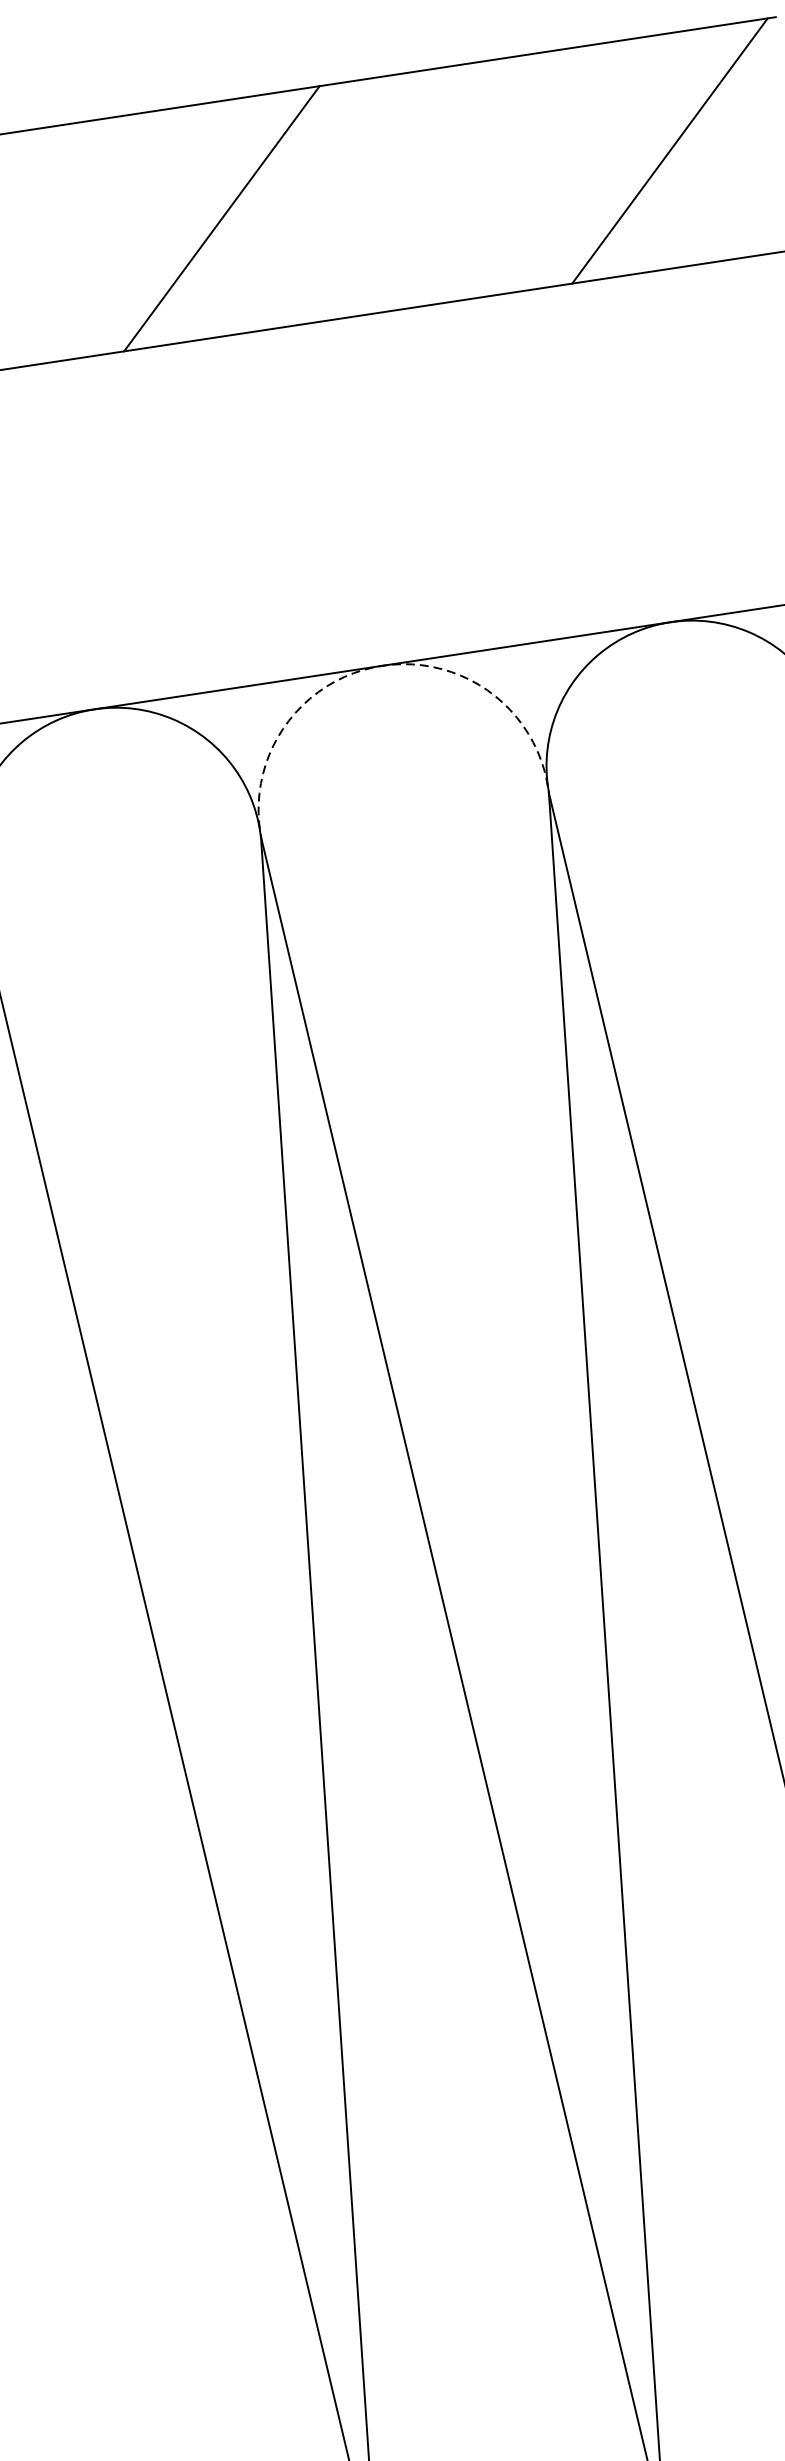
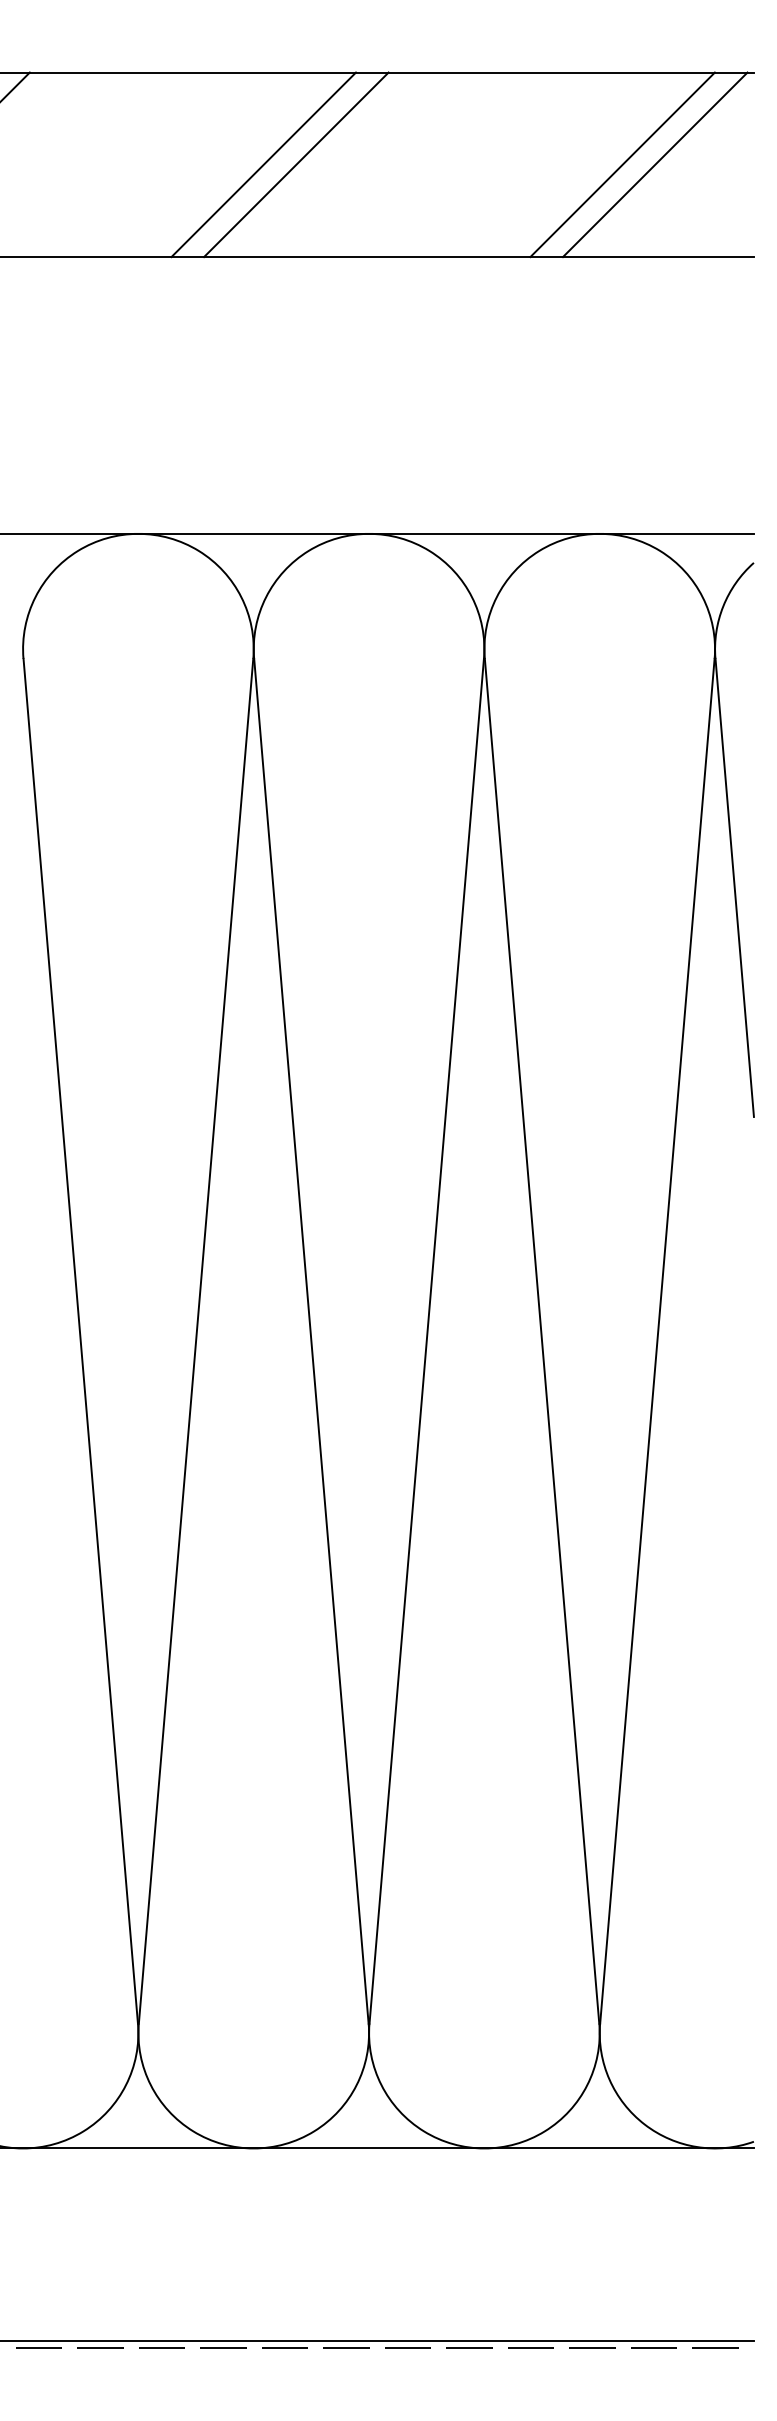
line: (629, 156) -> (622, 164), added
line: (180, 224) -> (263, 164), added
arc: (382, 665) -> (369, 533), dashed -> solid

